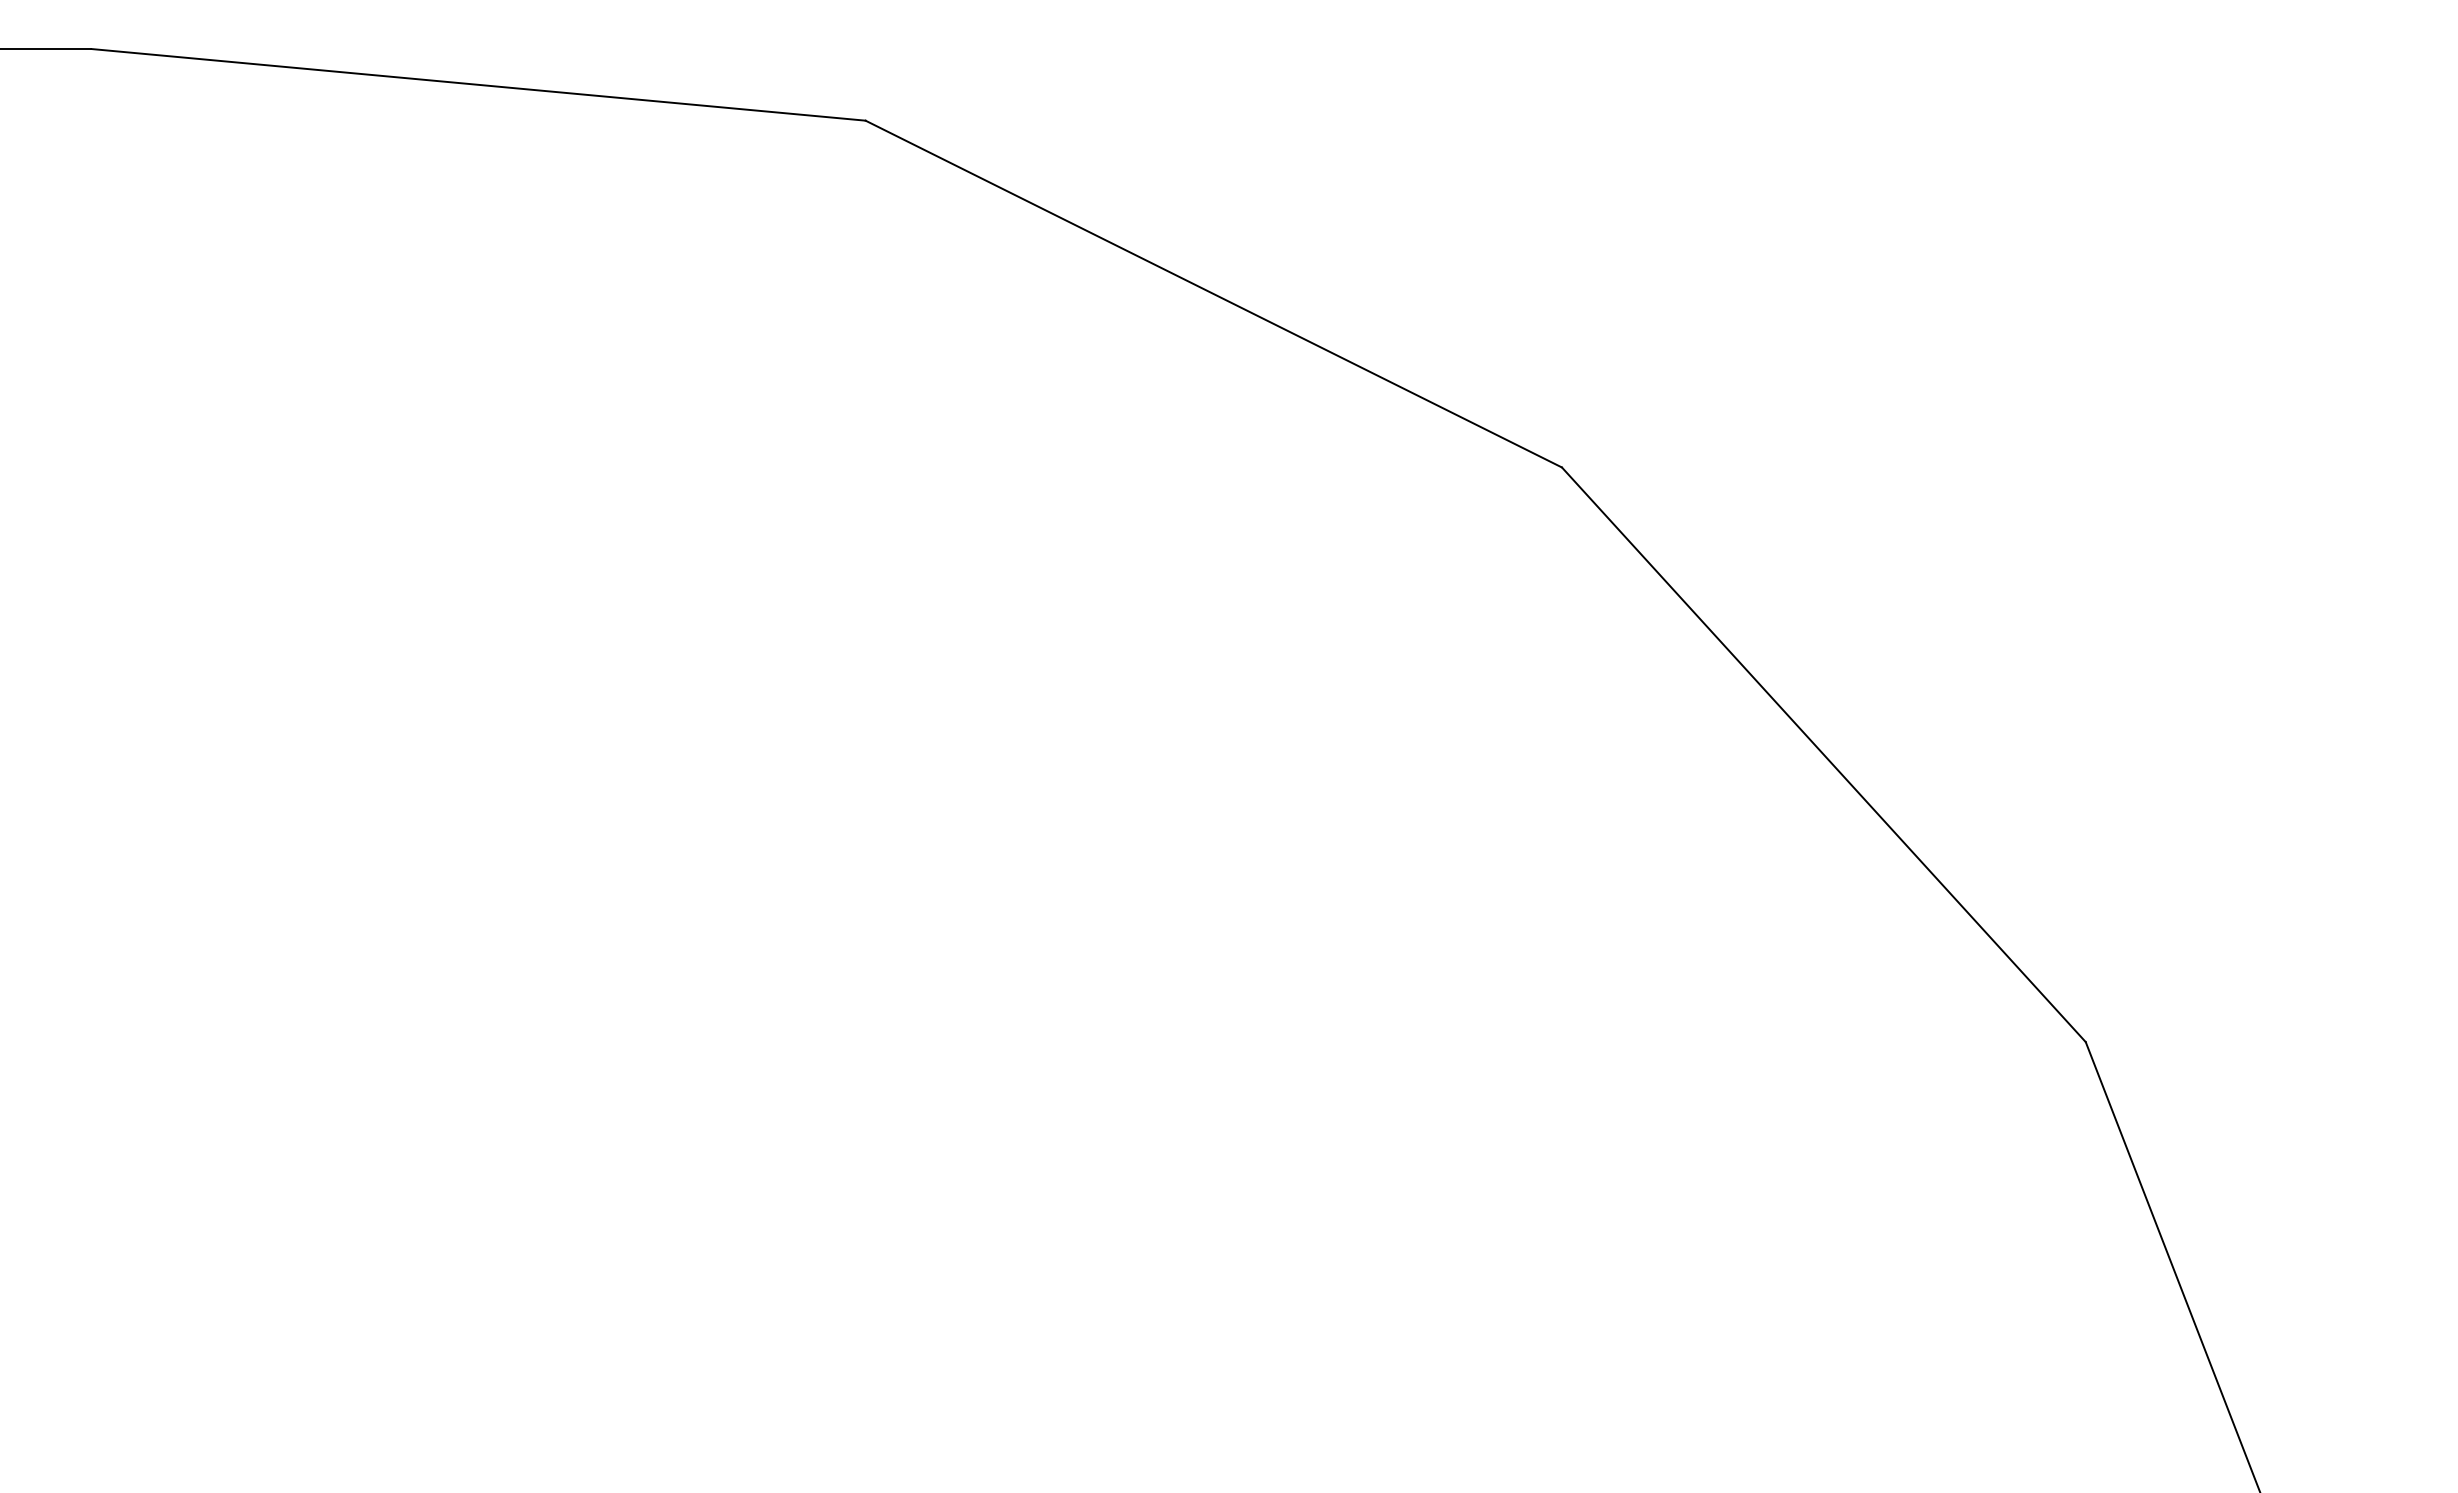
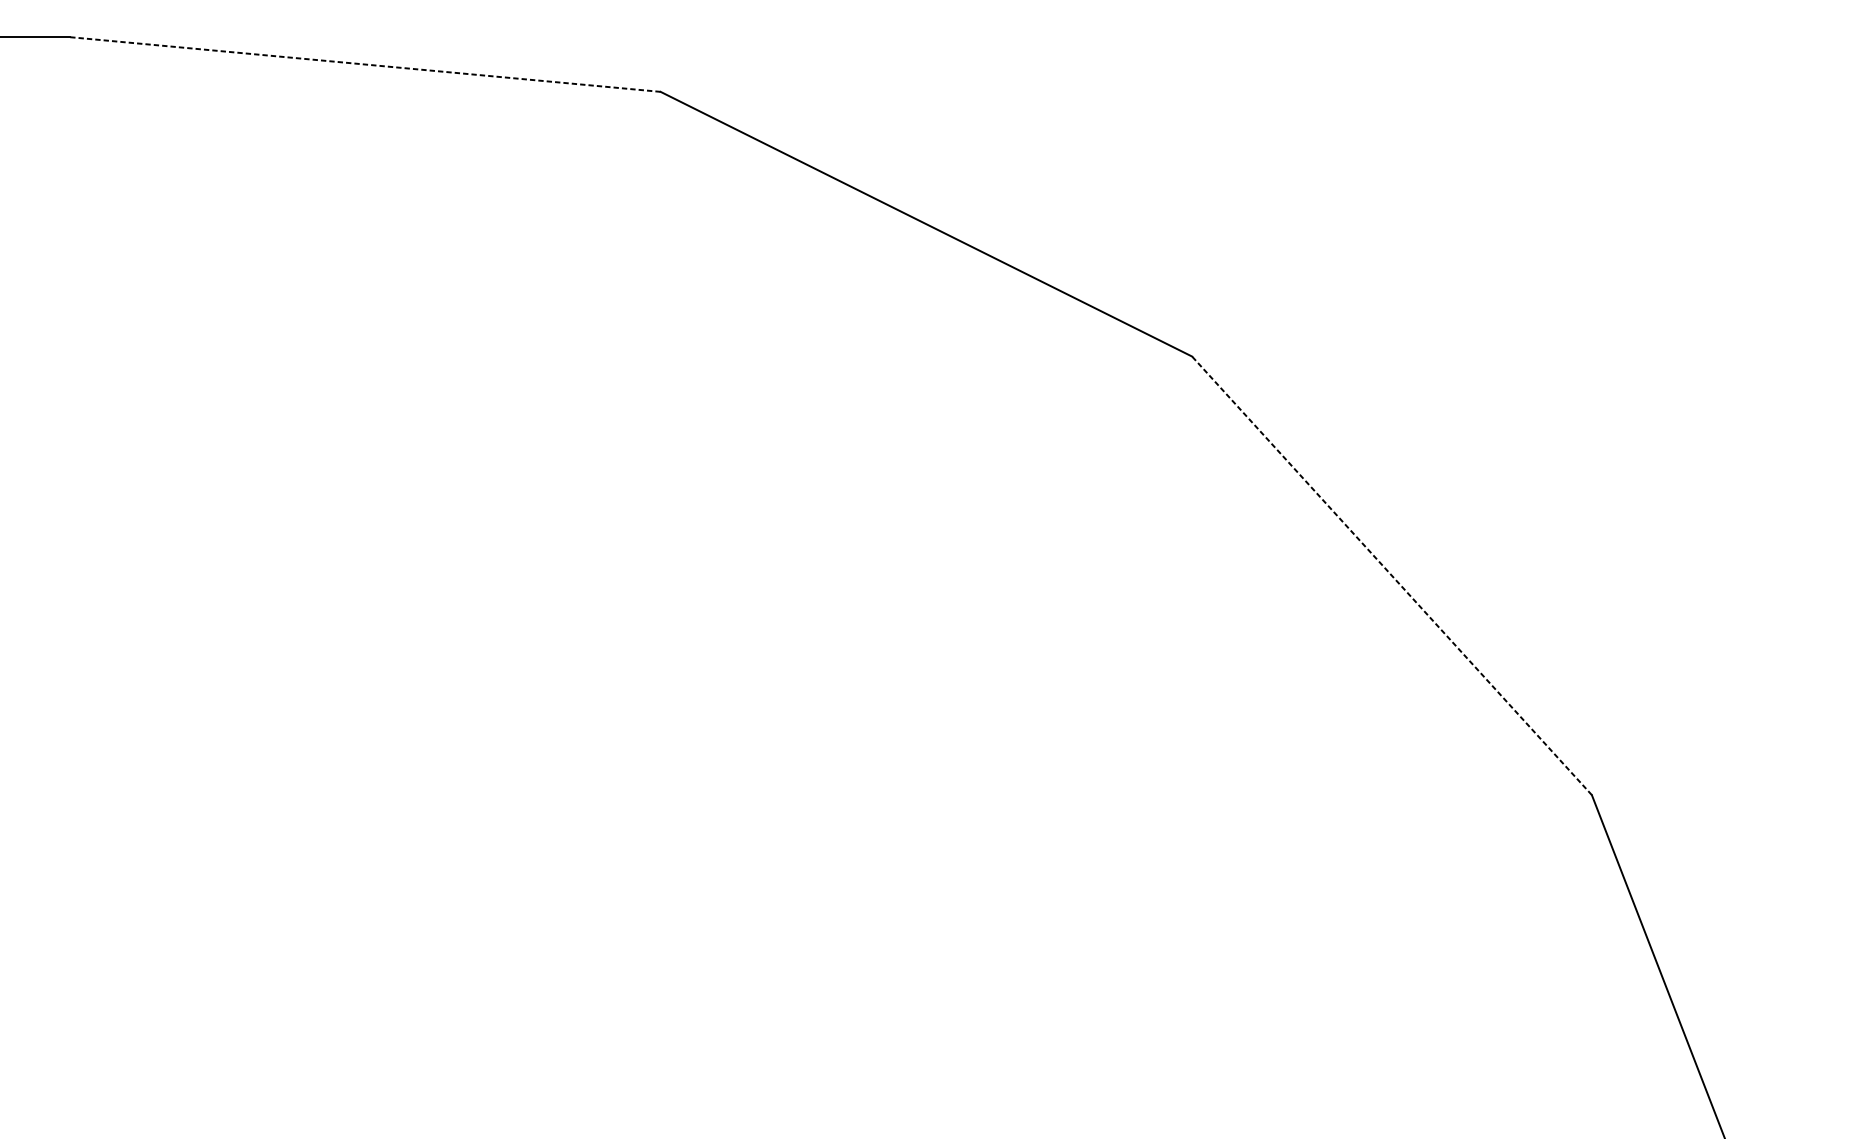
line: (478, 84) -> (365, 64), solid -> dashed
line: (1823, 754) -> (1391, 575), solid -> dashed

